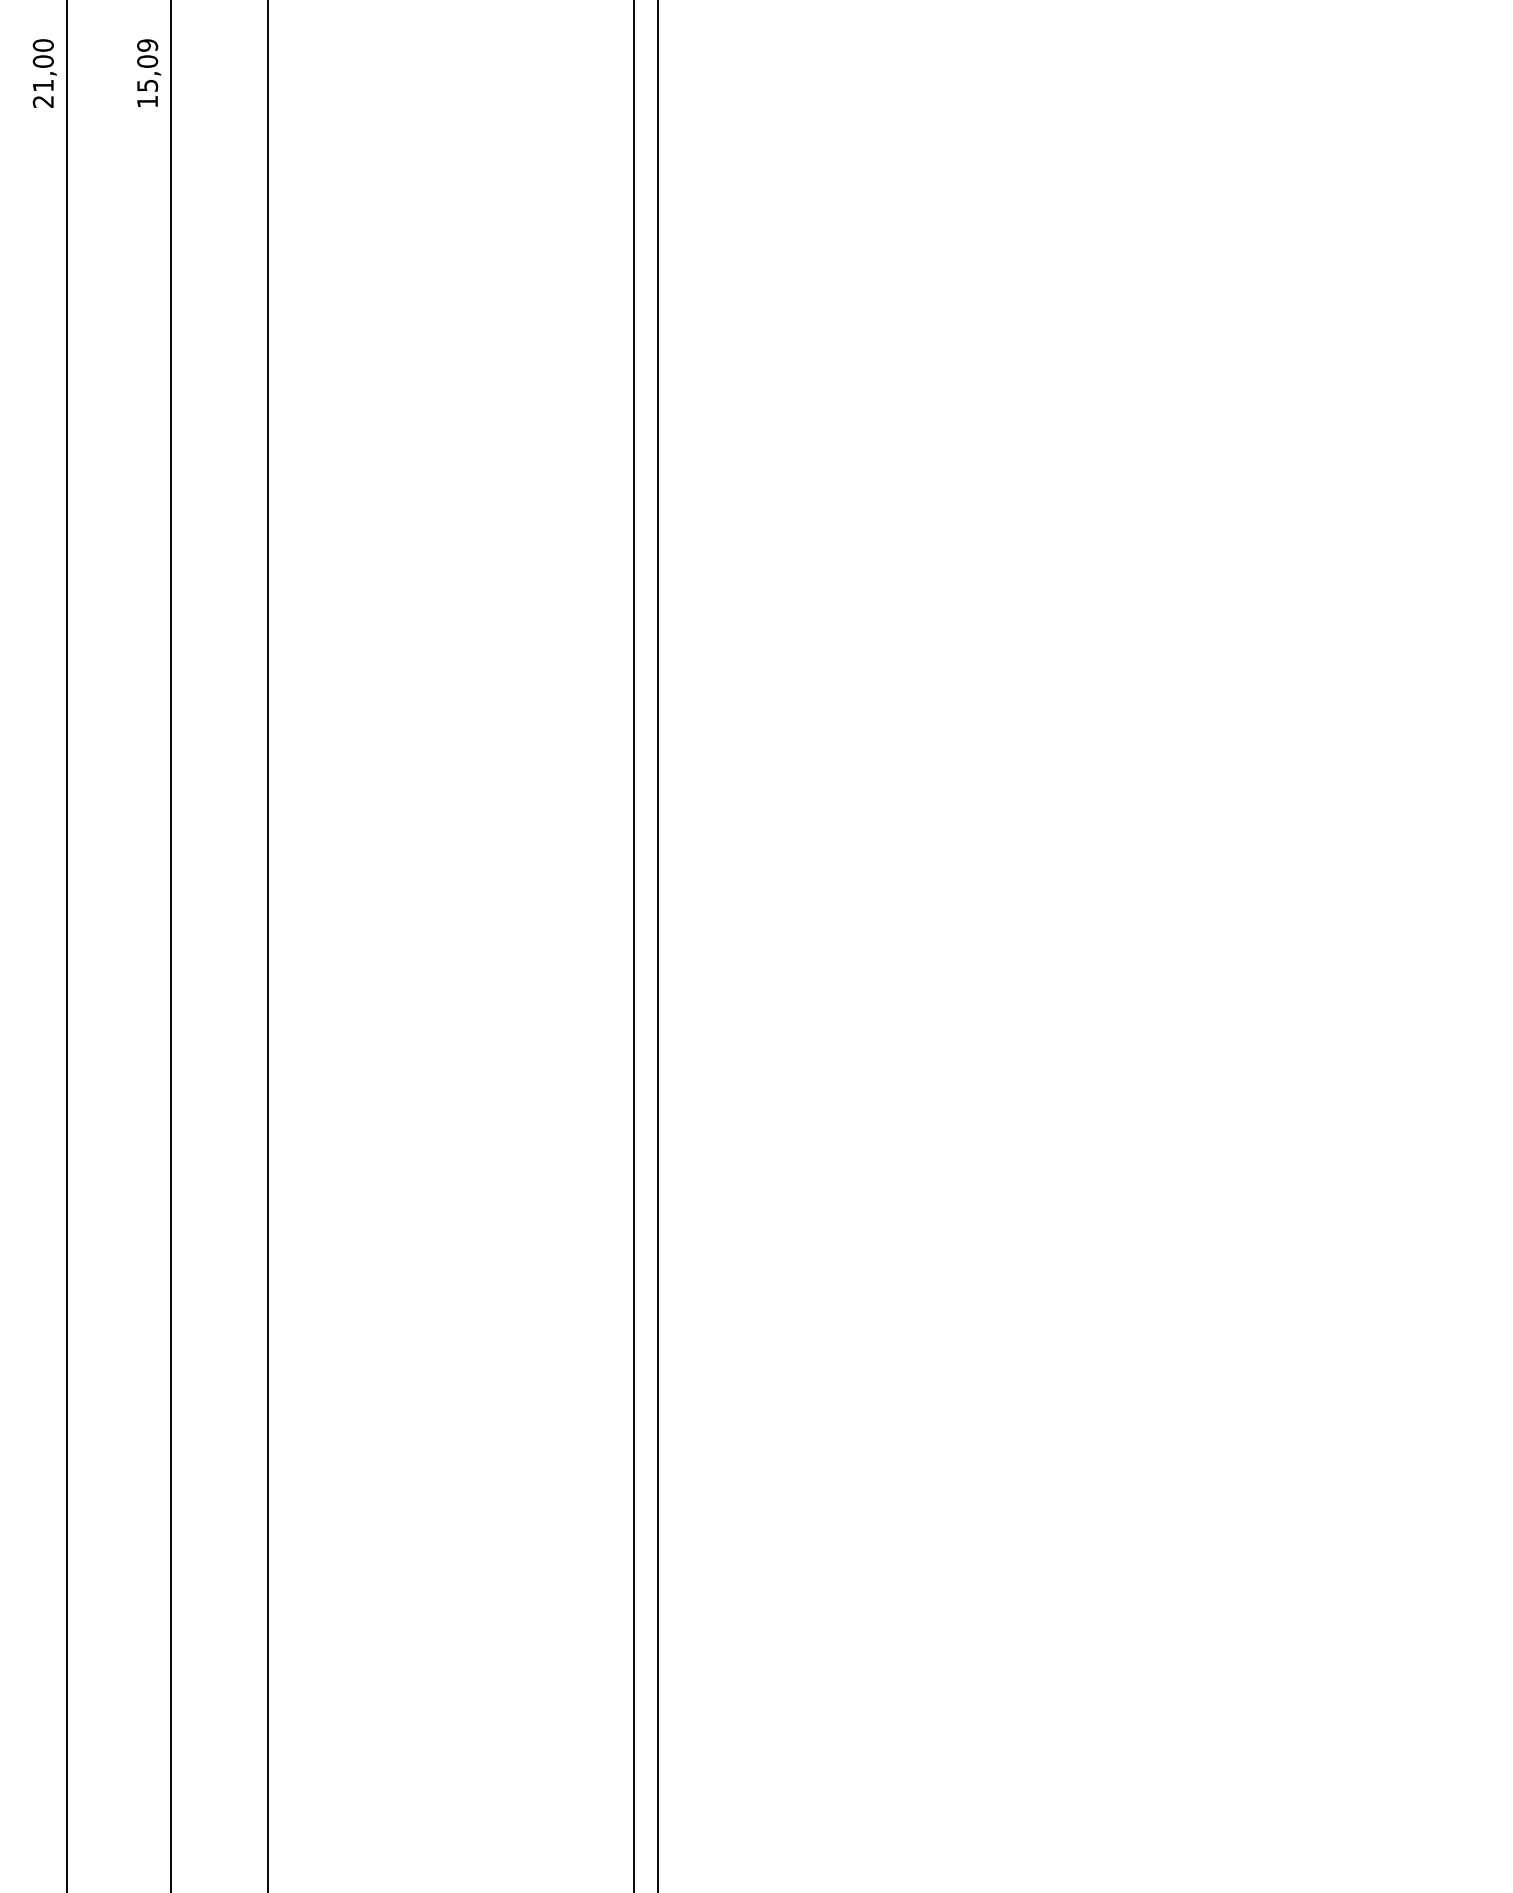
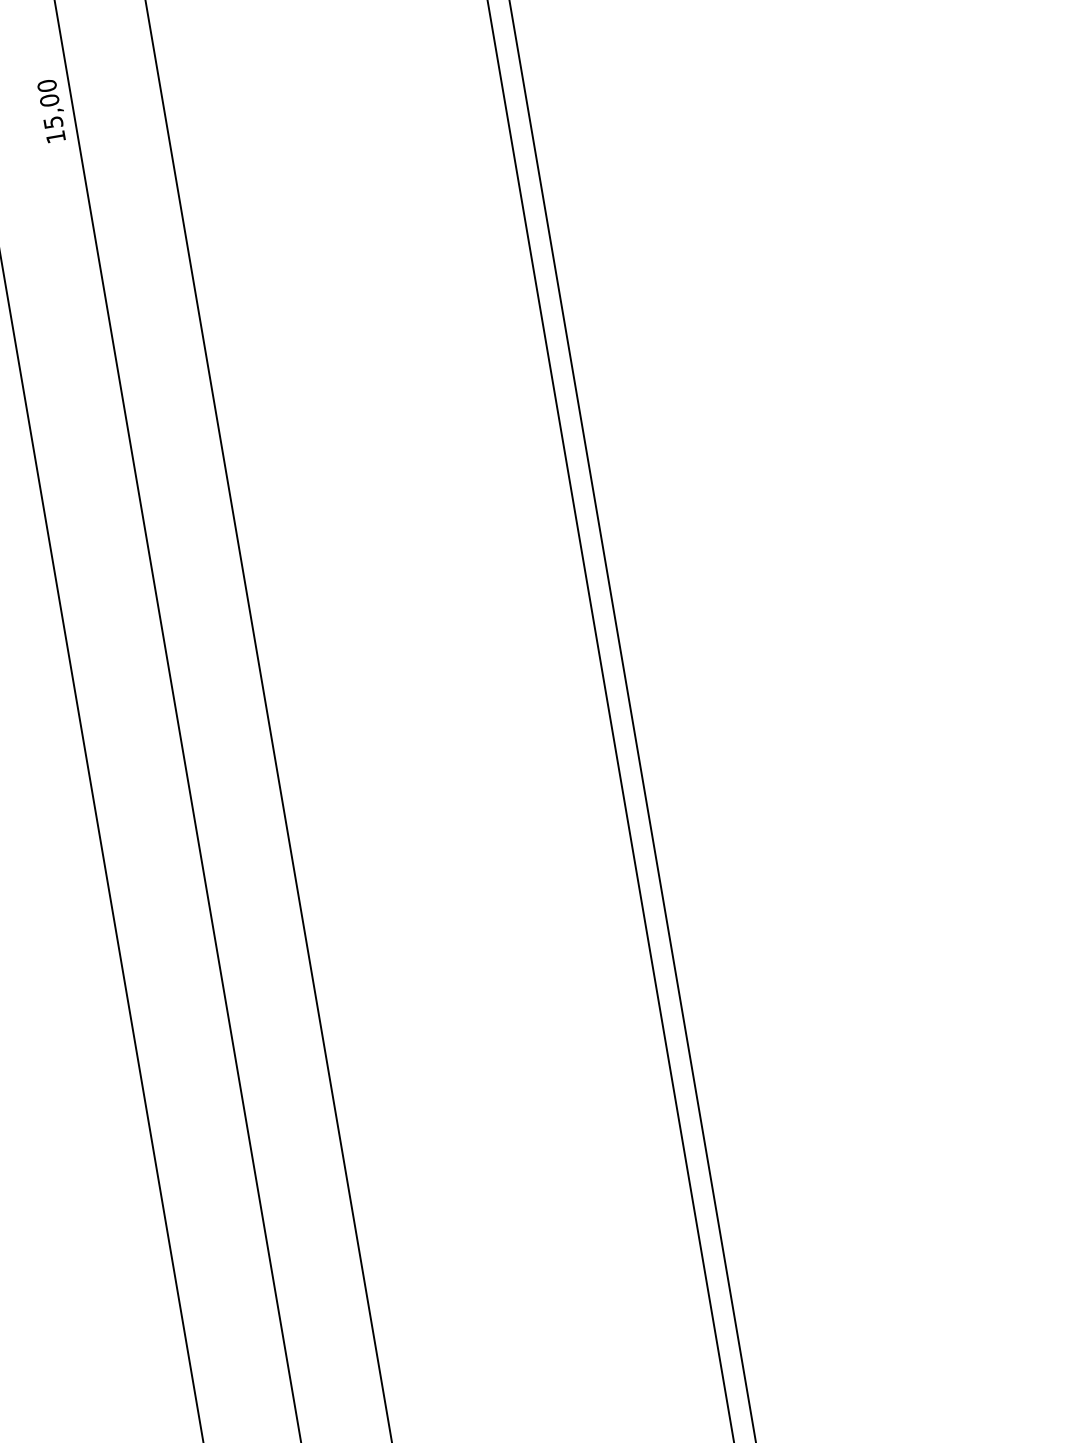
text: (147, 45) -> (47, 85), 15,09 -> 15,00

